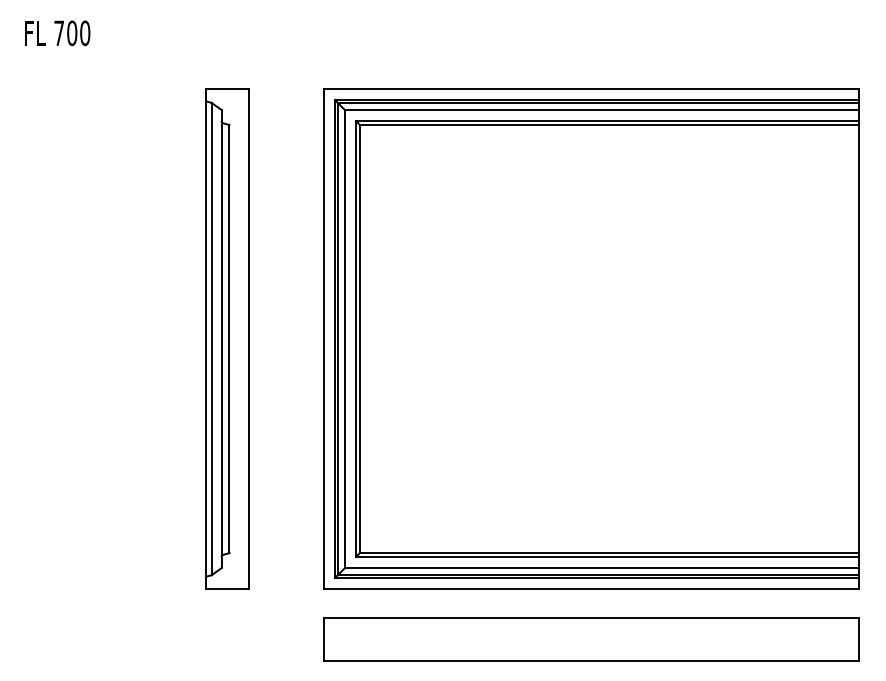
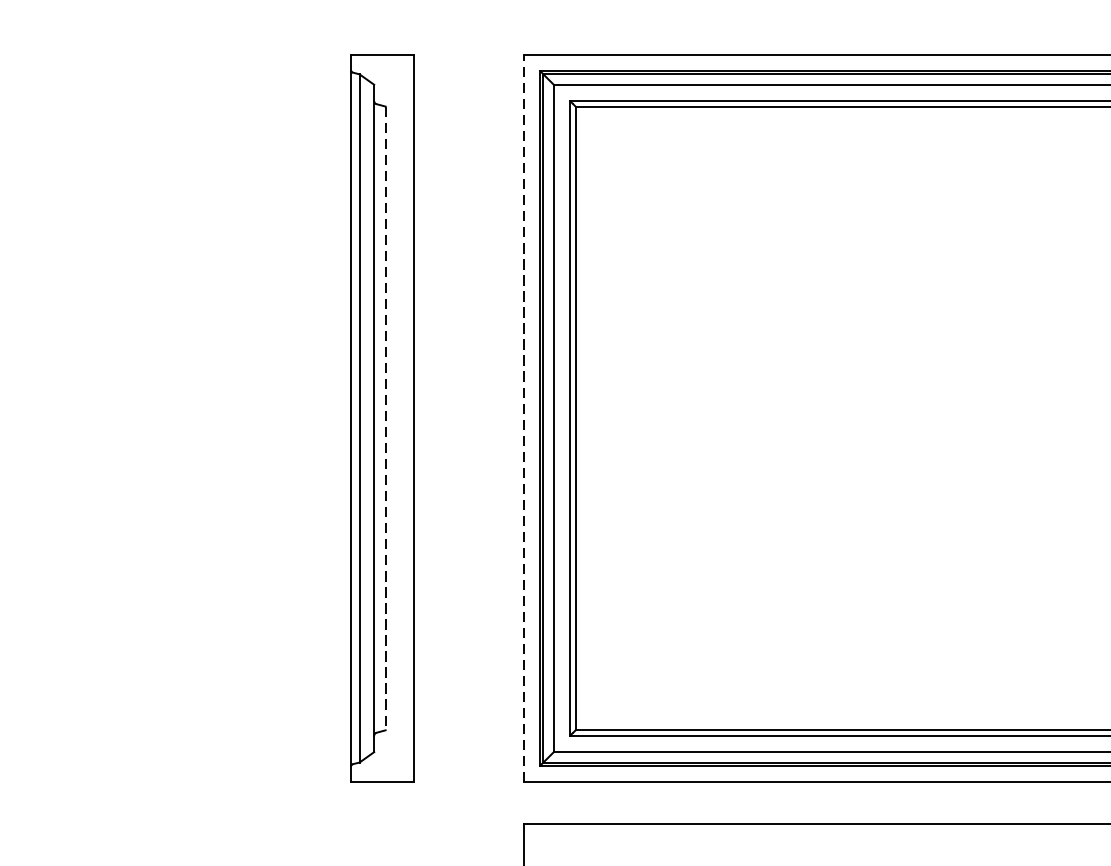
line: (229, 339) -> (385, 419), solid -> dashed
line: (324, 339) -> (524, 419), solid -> dashed

